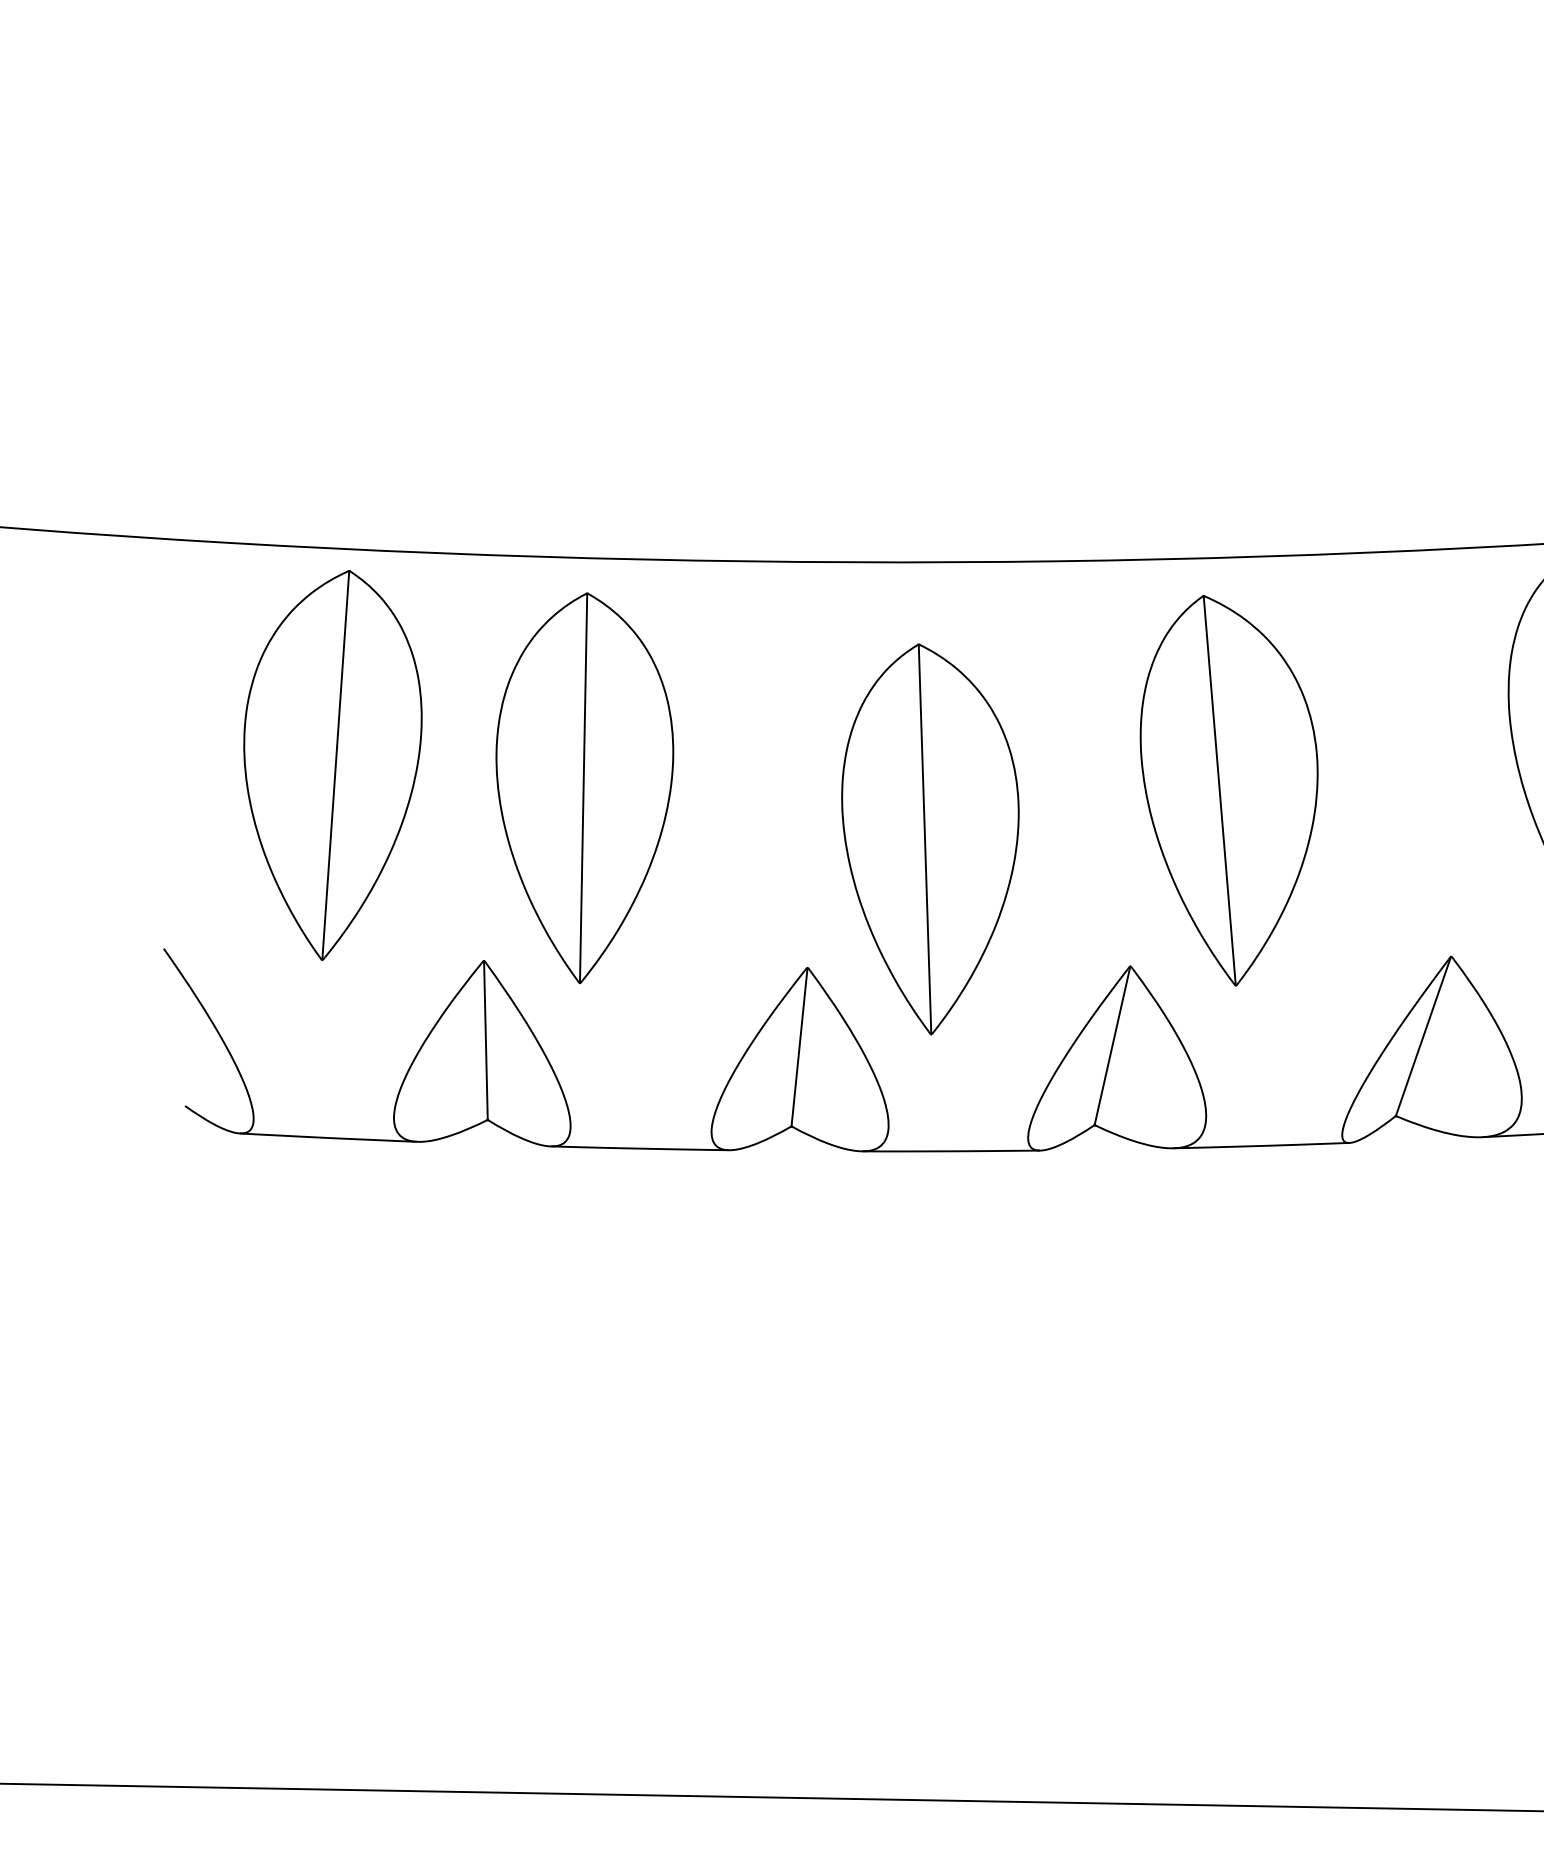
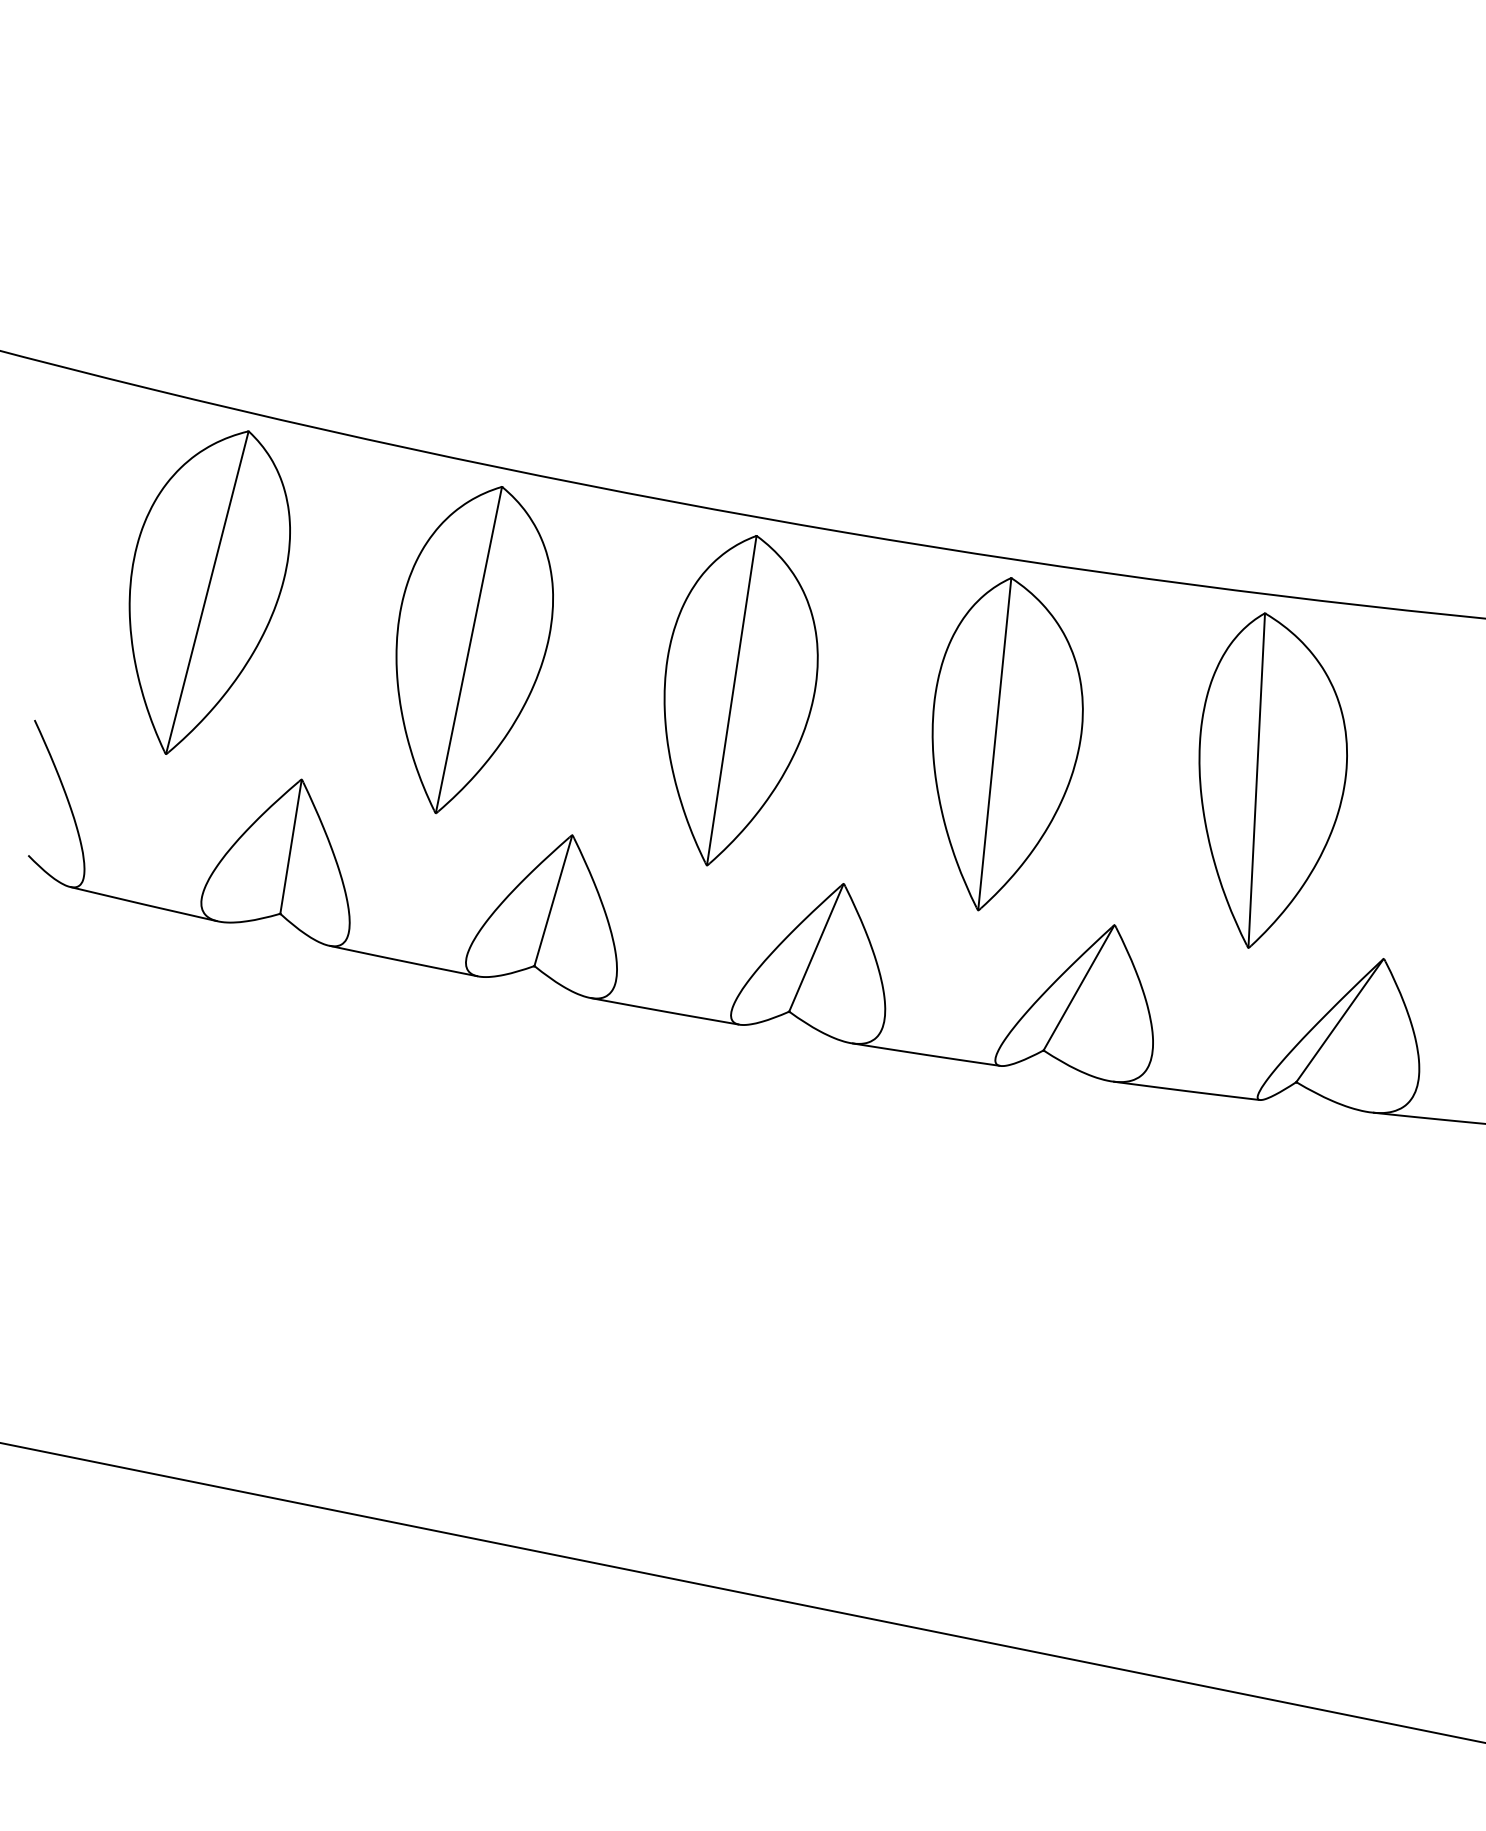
part: (590, 787) -> (474, 650), moved
part: (1234, 788) -> (1007, 744), moved
part: (935, 837) -> (740, 700), moved

